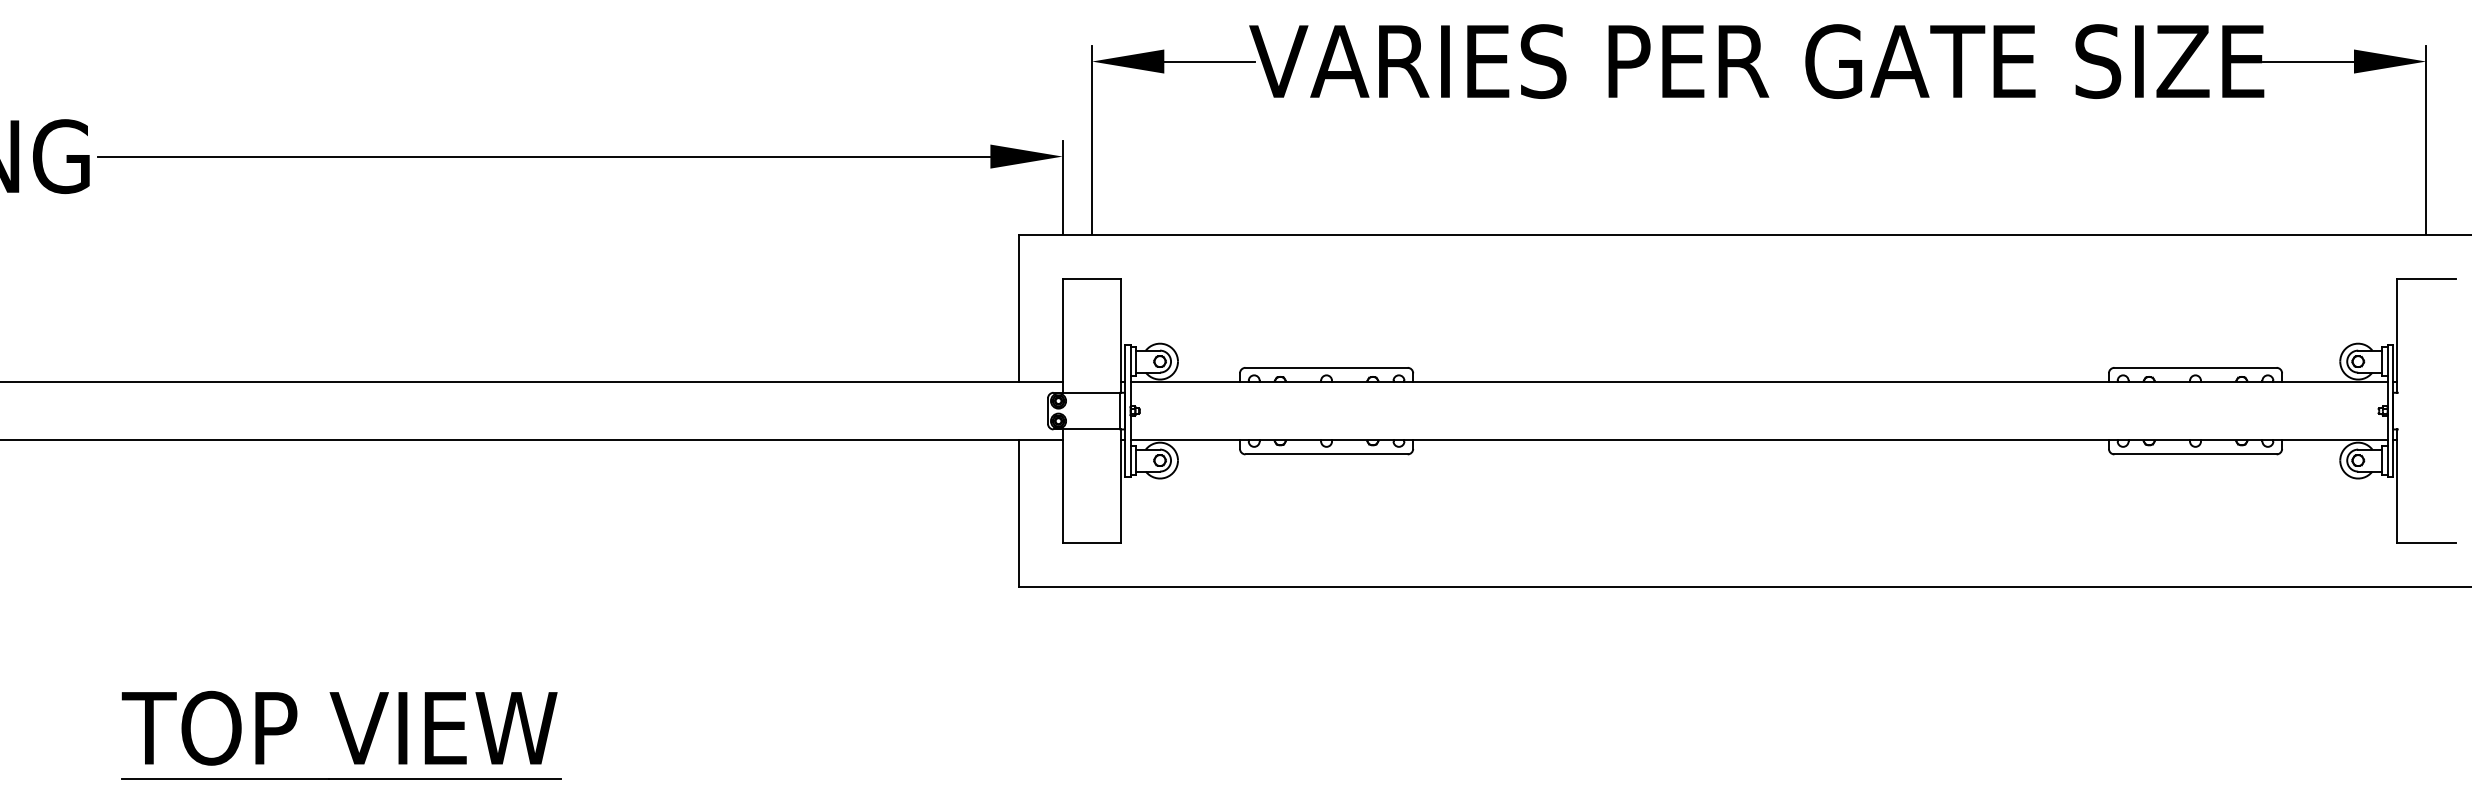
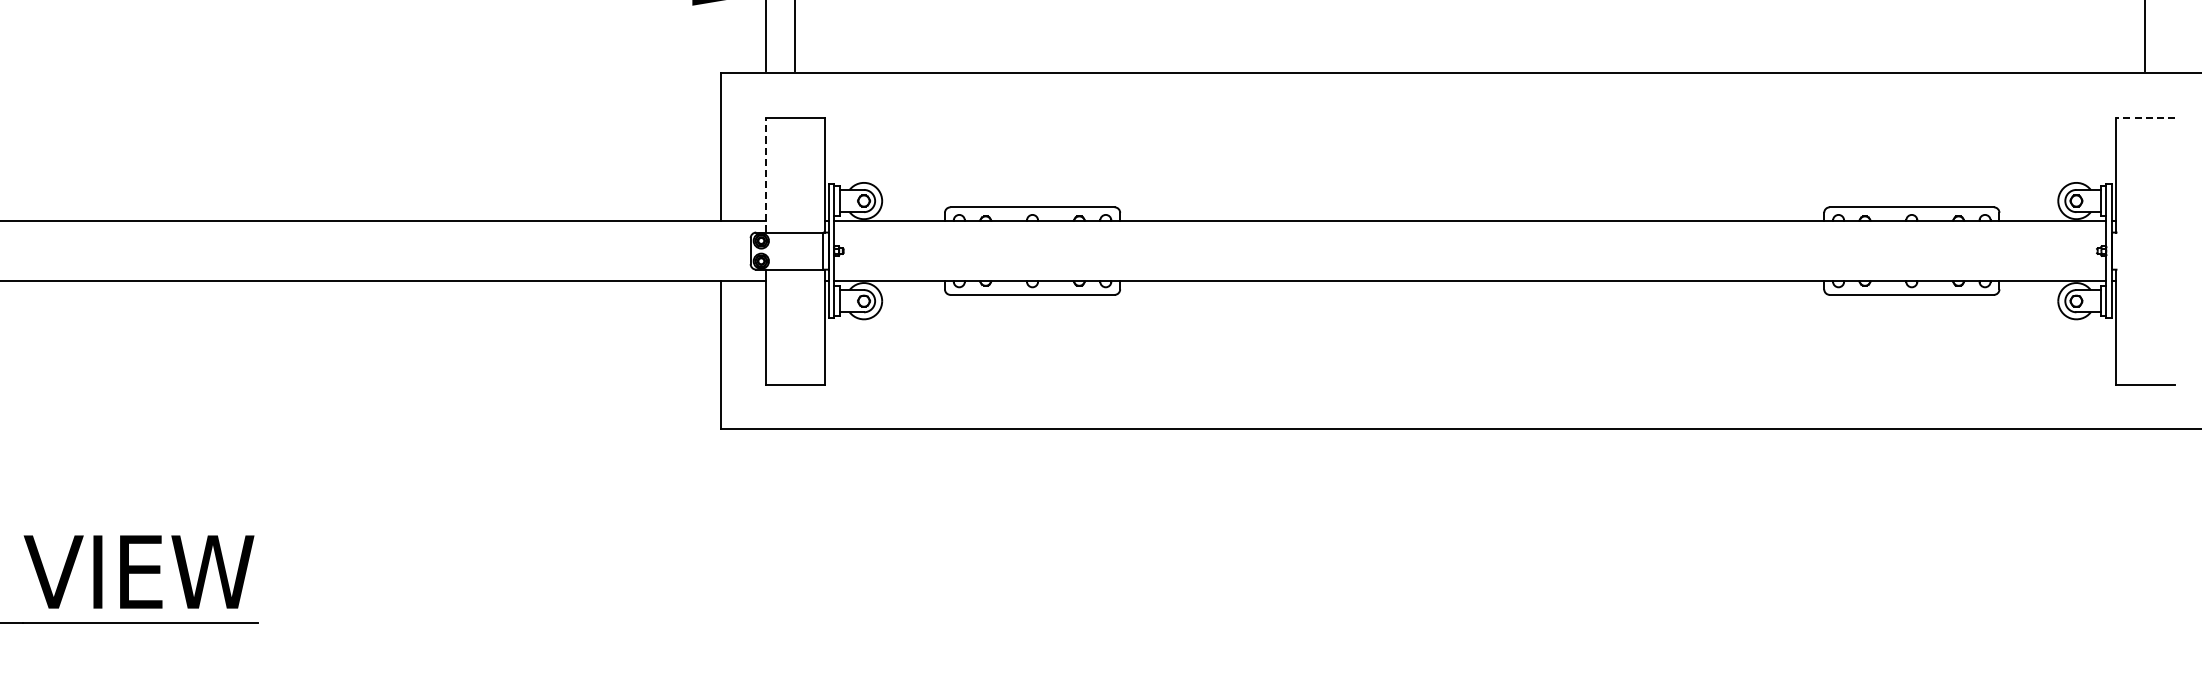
line: (2425, 279) -> (2144, 117), solid -> dashed
line: (1062, 335) -> (765, 174), solid -> dashed

